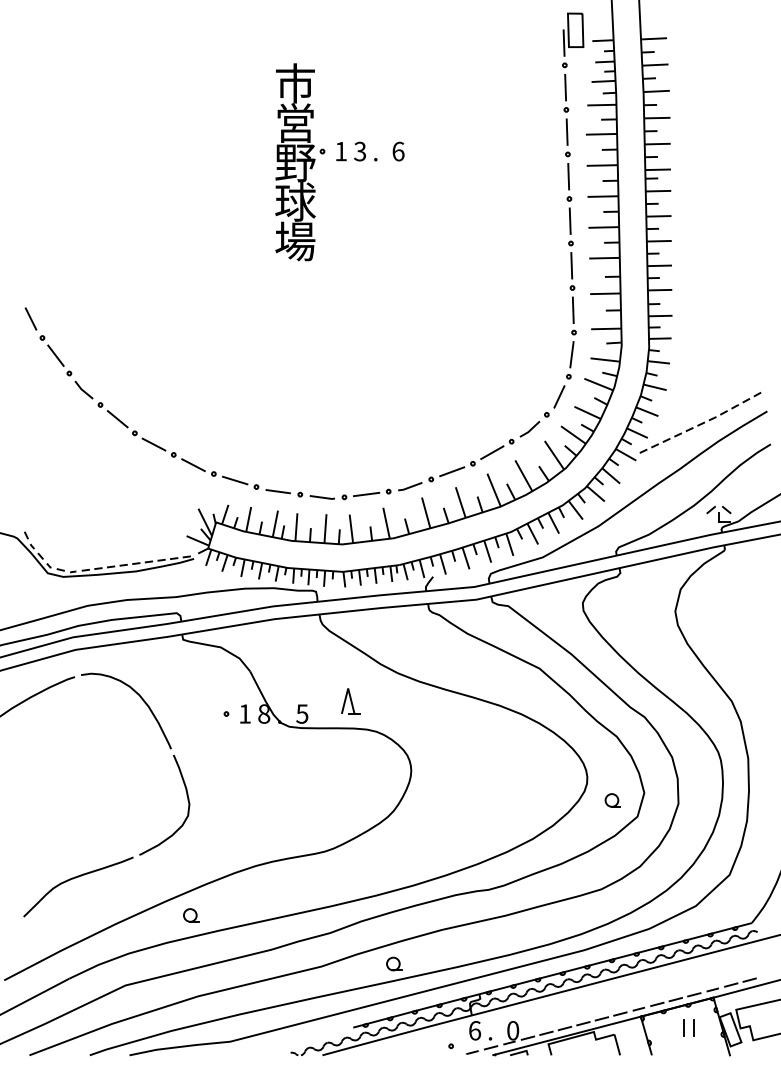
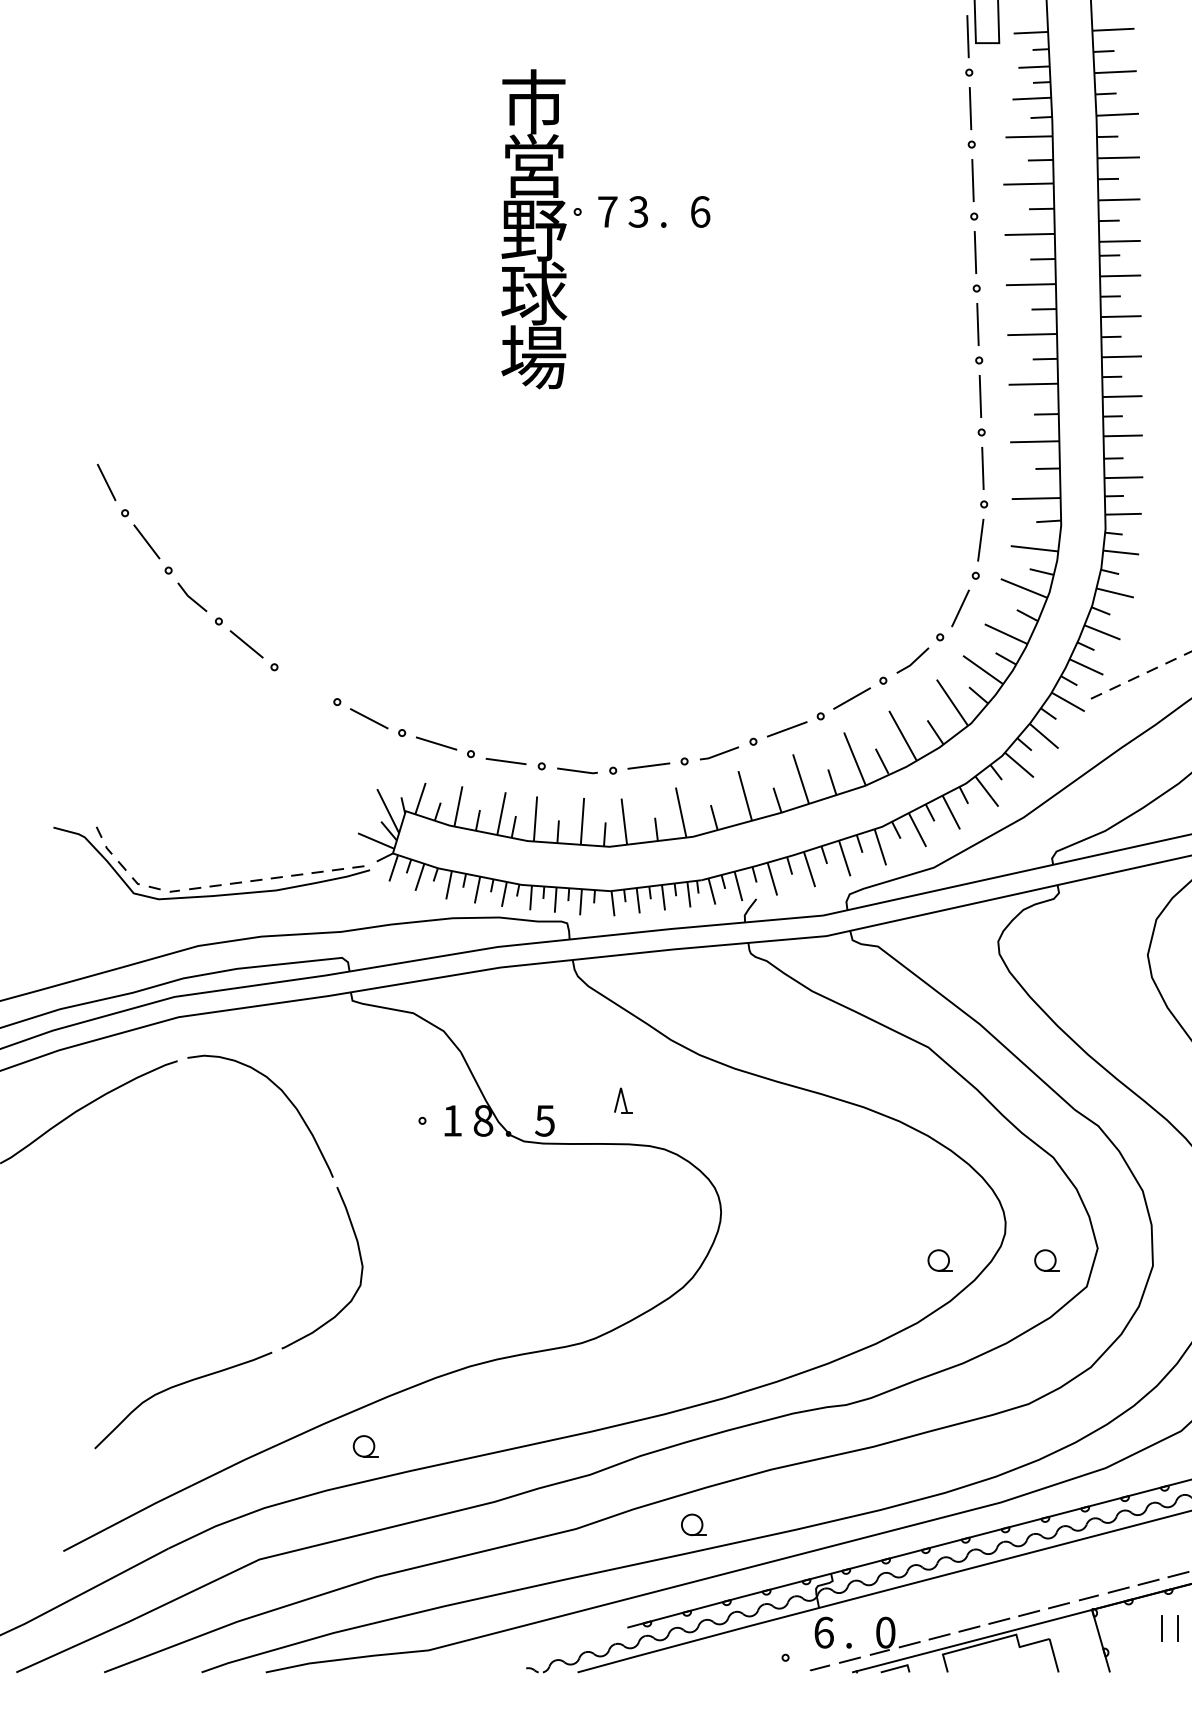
text: (341, 151) -> (608, 211), 1 -> 7
line: (153, 444) -> (304, 685), removed
part: (350, 701) -> (622, 1100), size x0.6
part: (546, 800) -> (939, 1260), added

